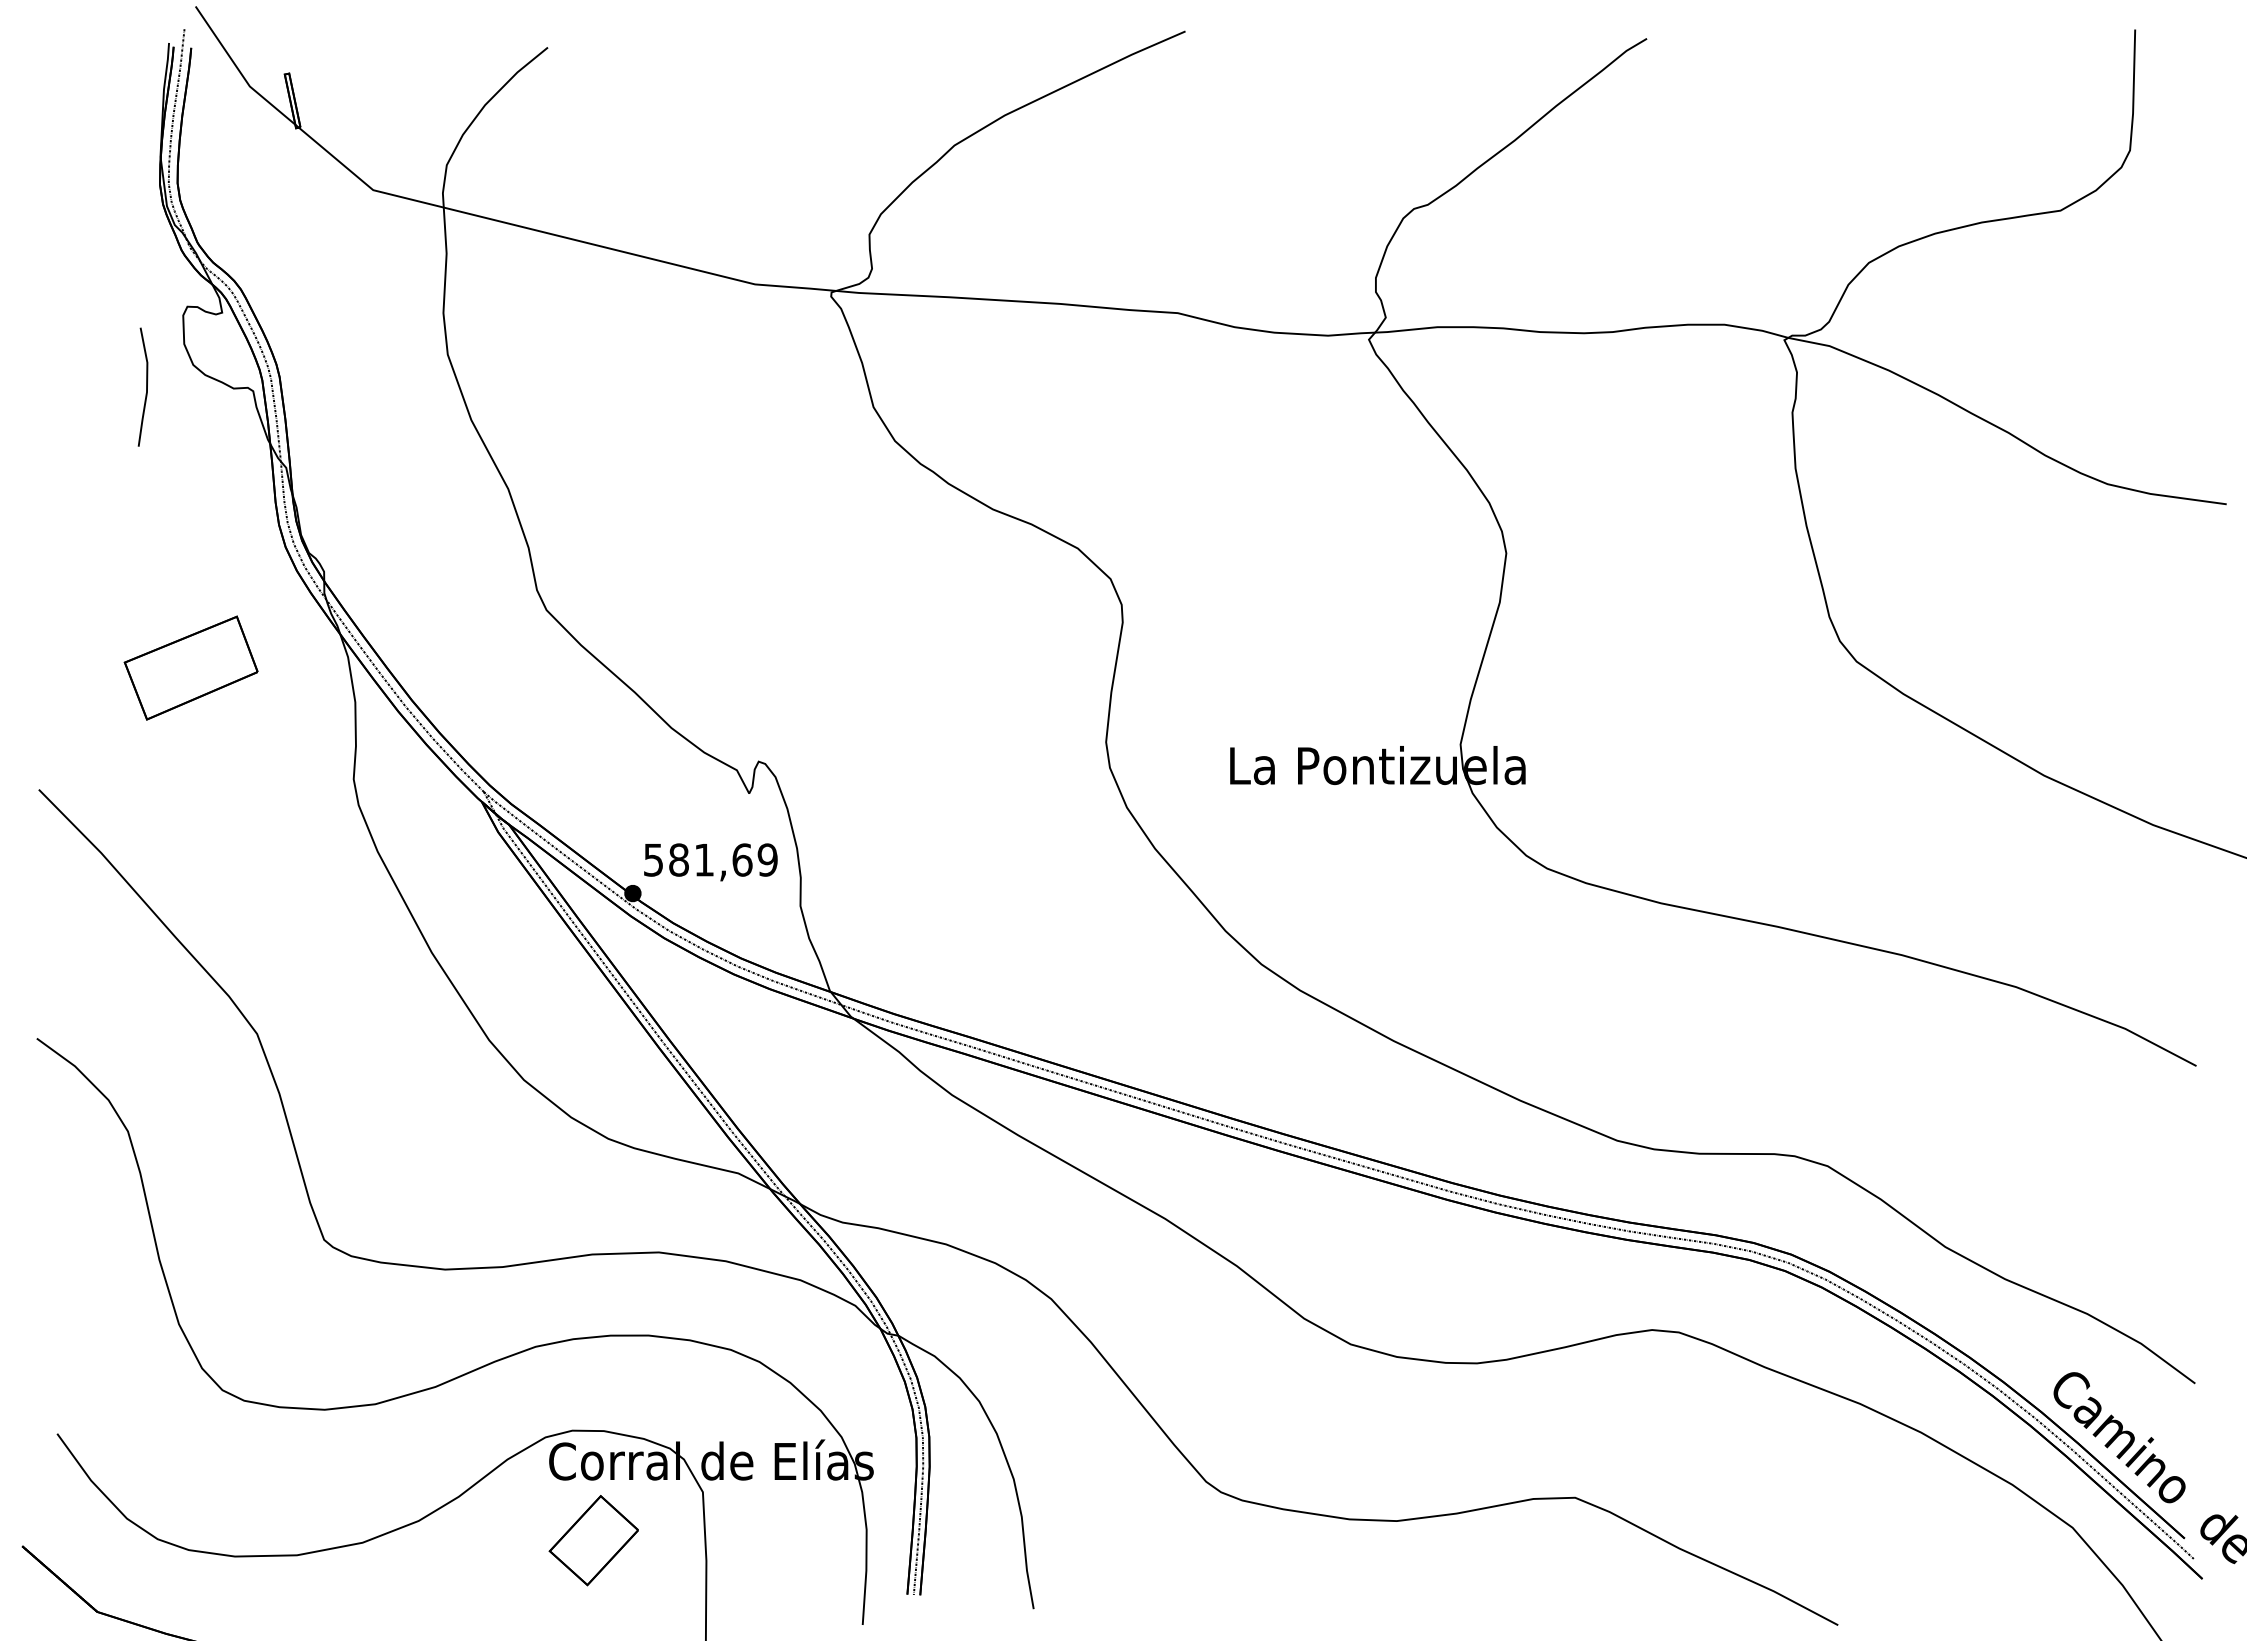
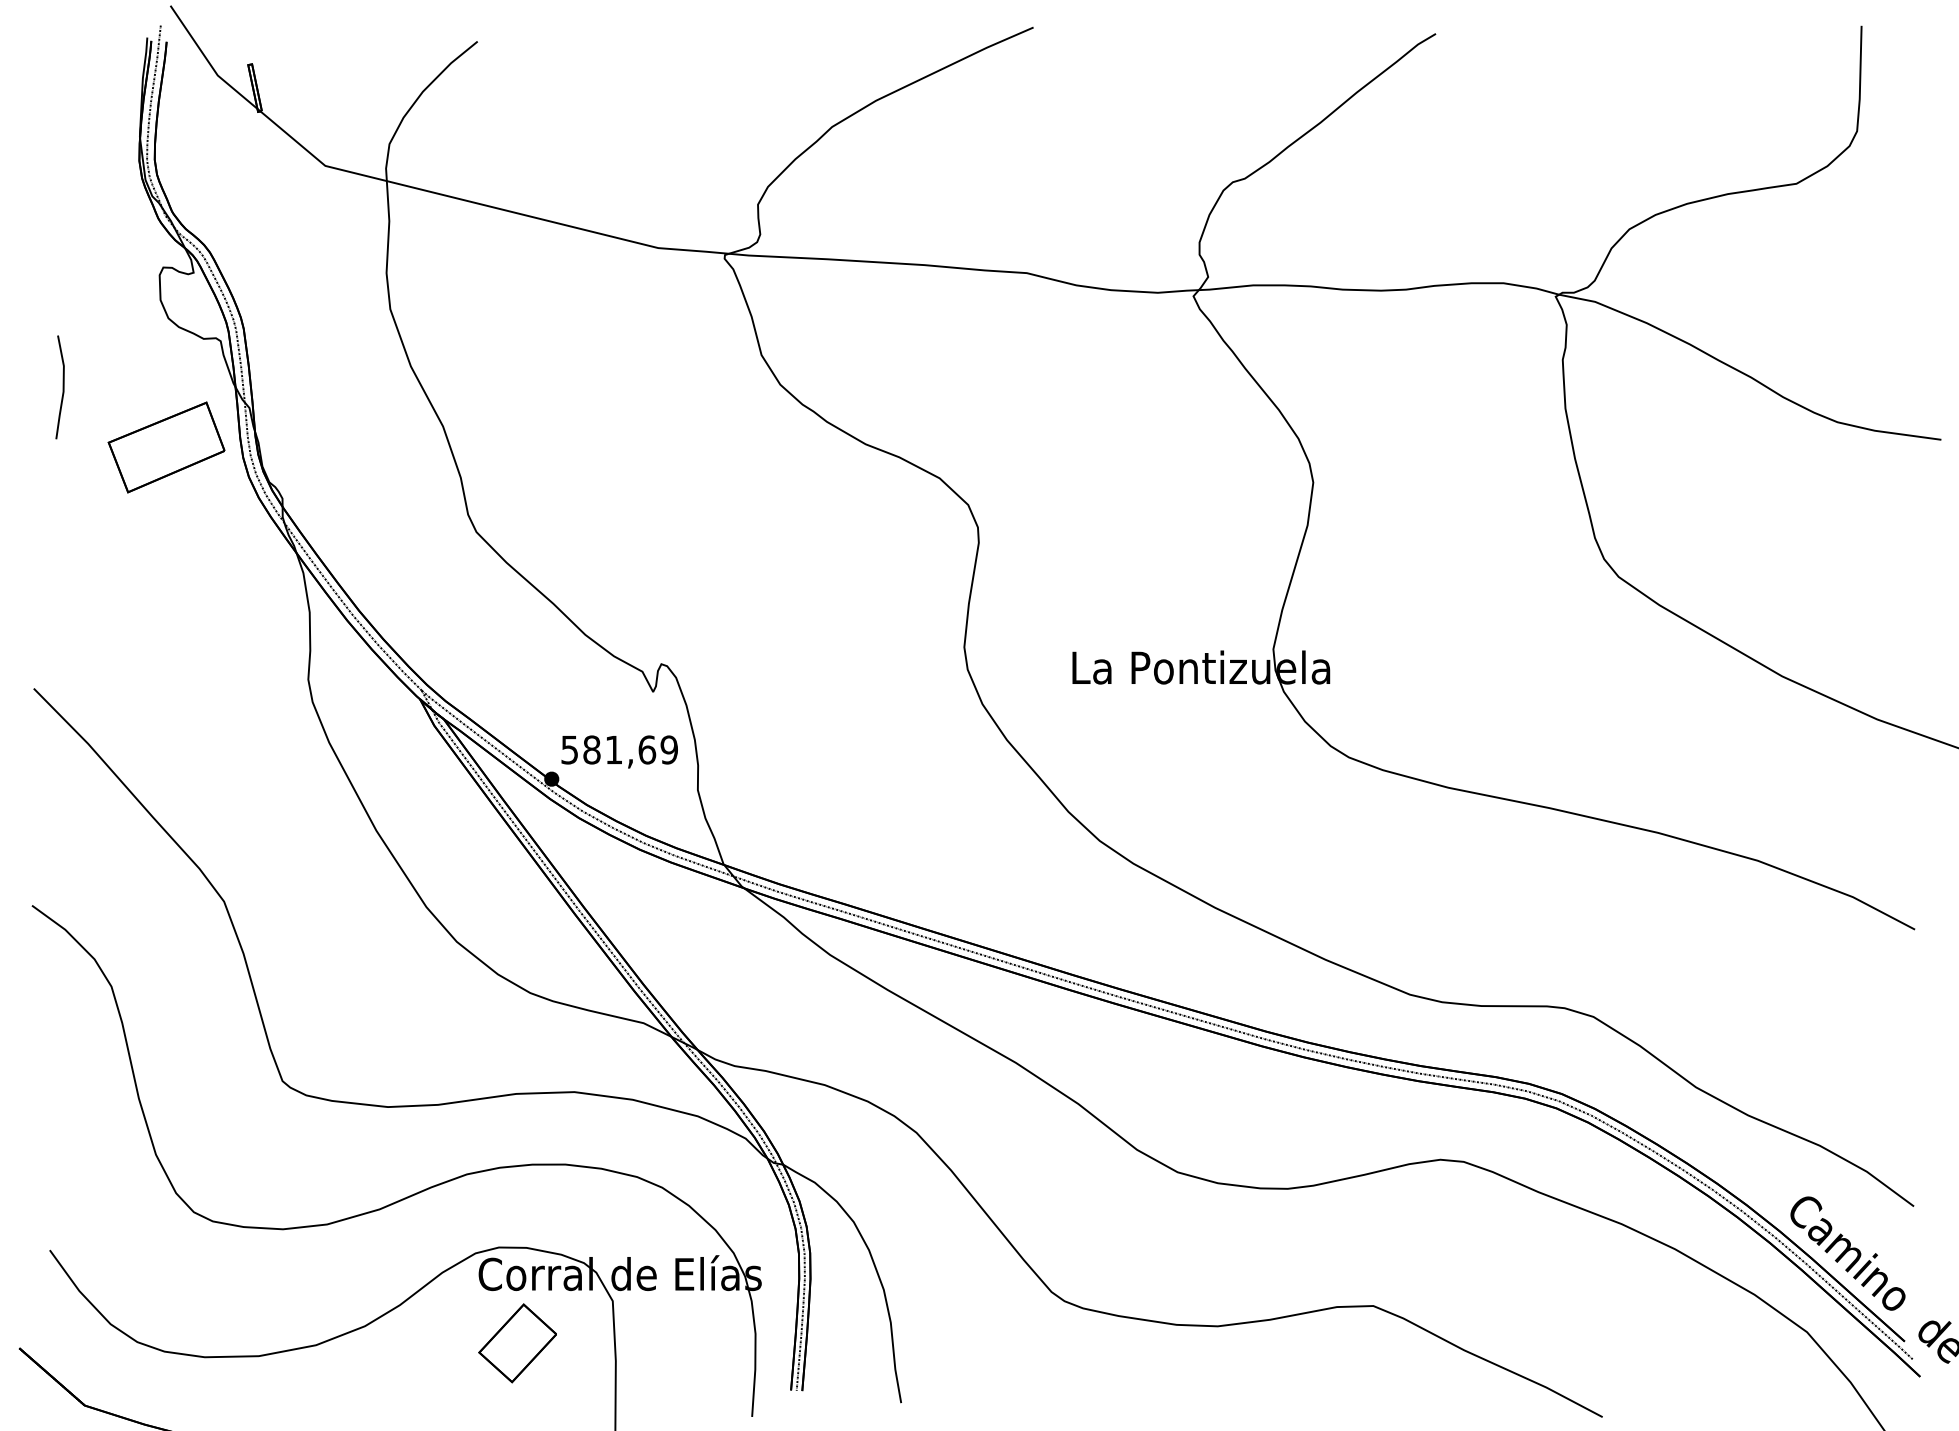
line: (146, 386) -> (63, 386), moved
part: (190, 667) -> (166, 446), moved

